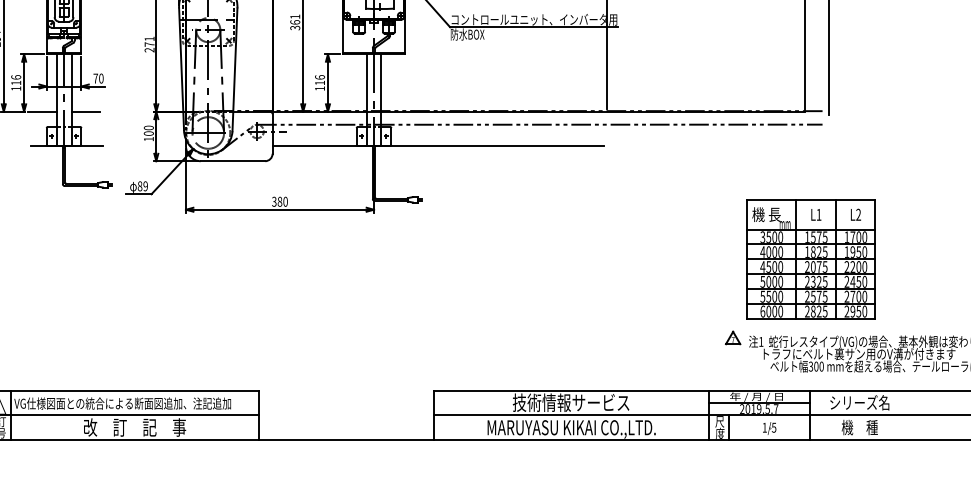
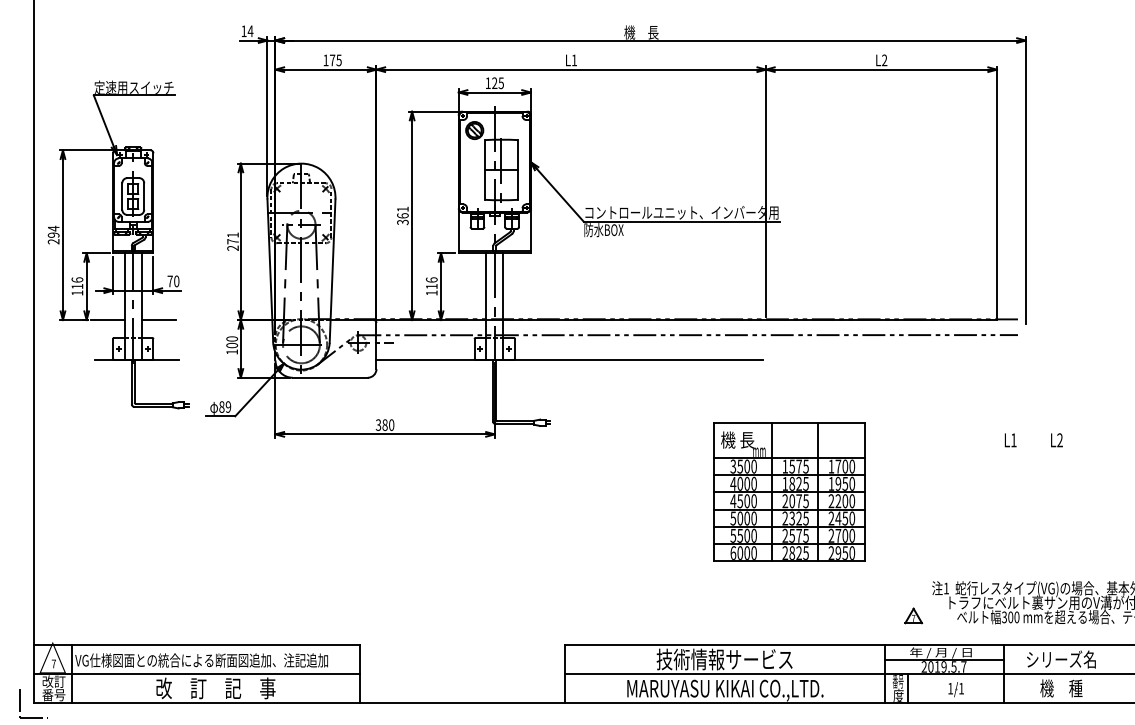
part: (810, 258) -> (789, 491), moved
part: (732, 337) -> (913, 615), moved
text: (719, 421) -> (897, 681), 尺 -> 番号
text: (774, 427) -> (961, 688), 1/5 -> 1/1

